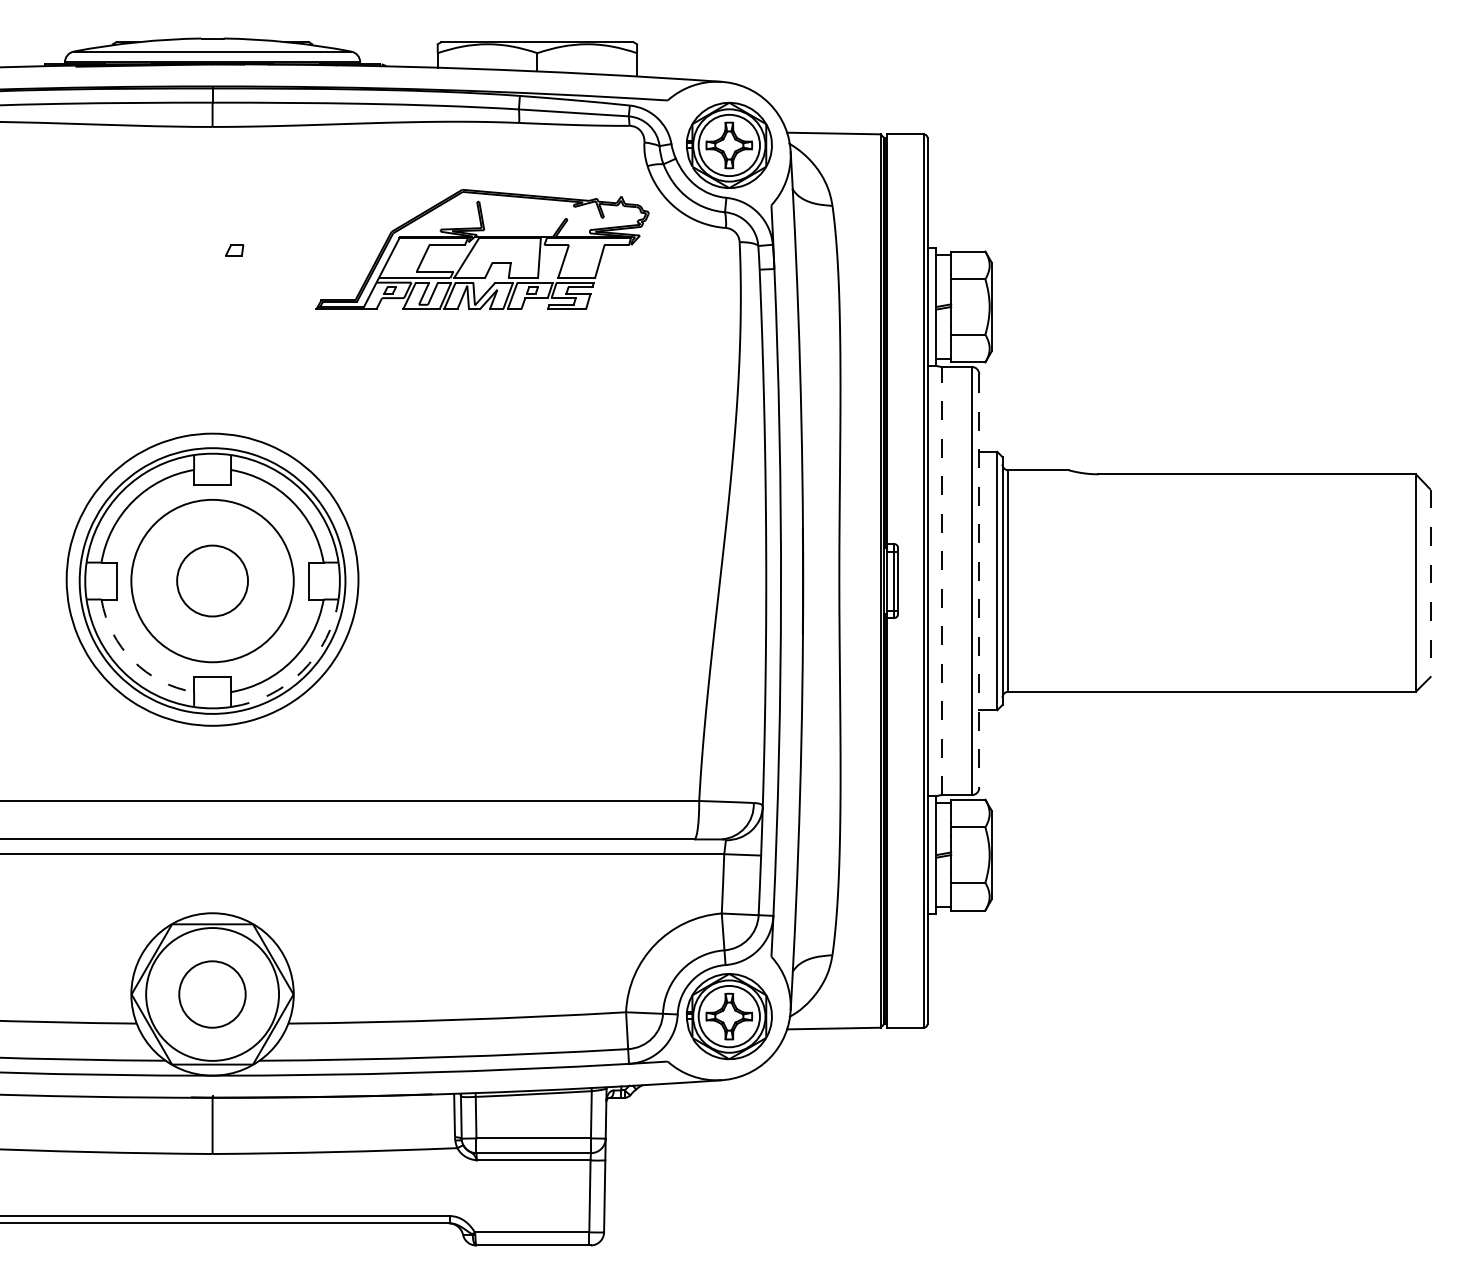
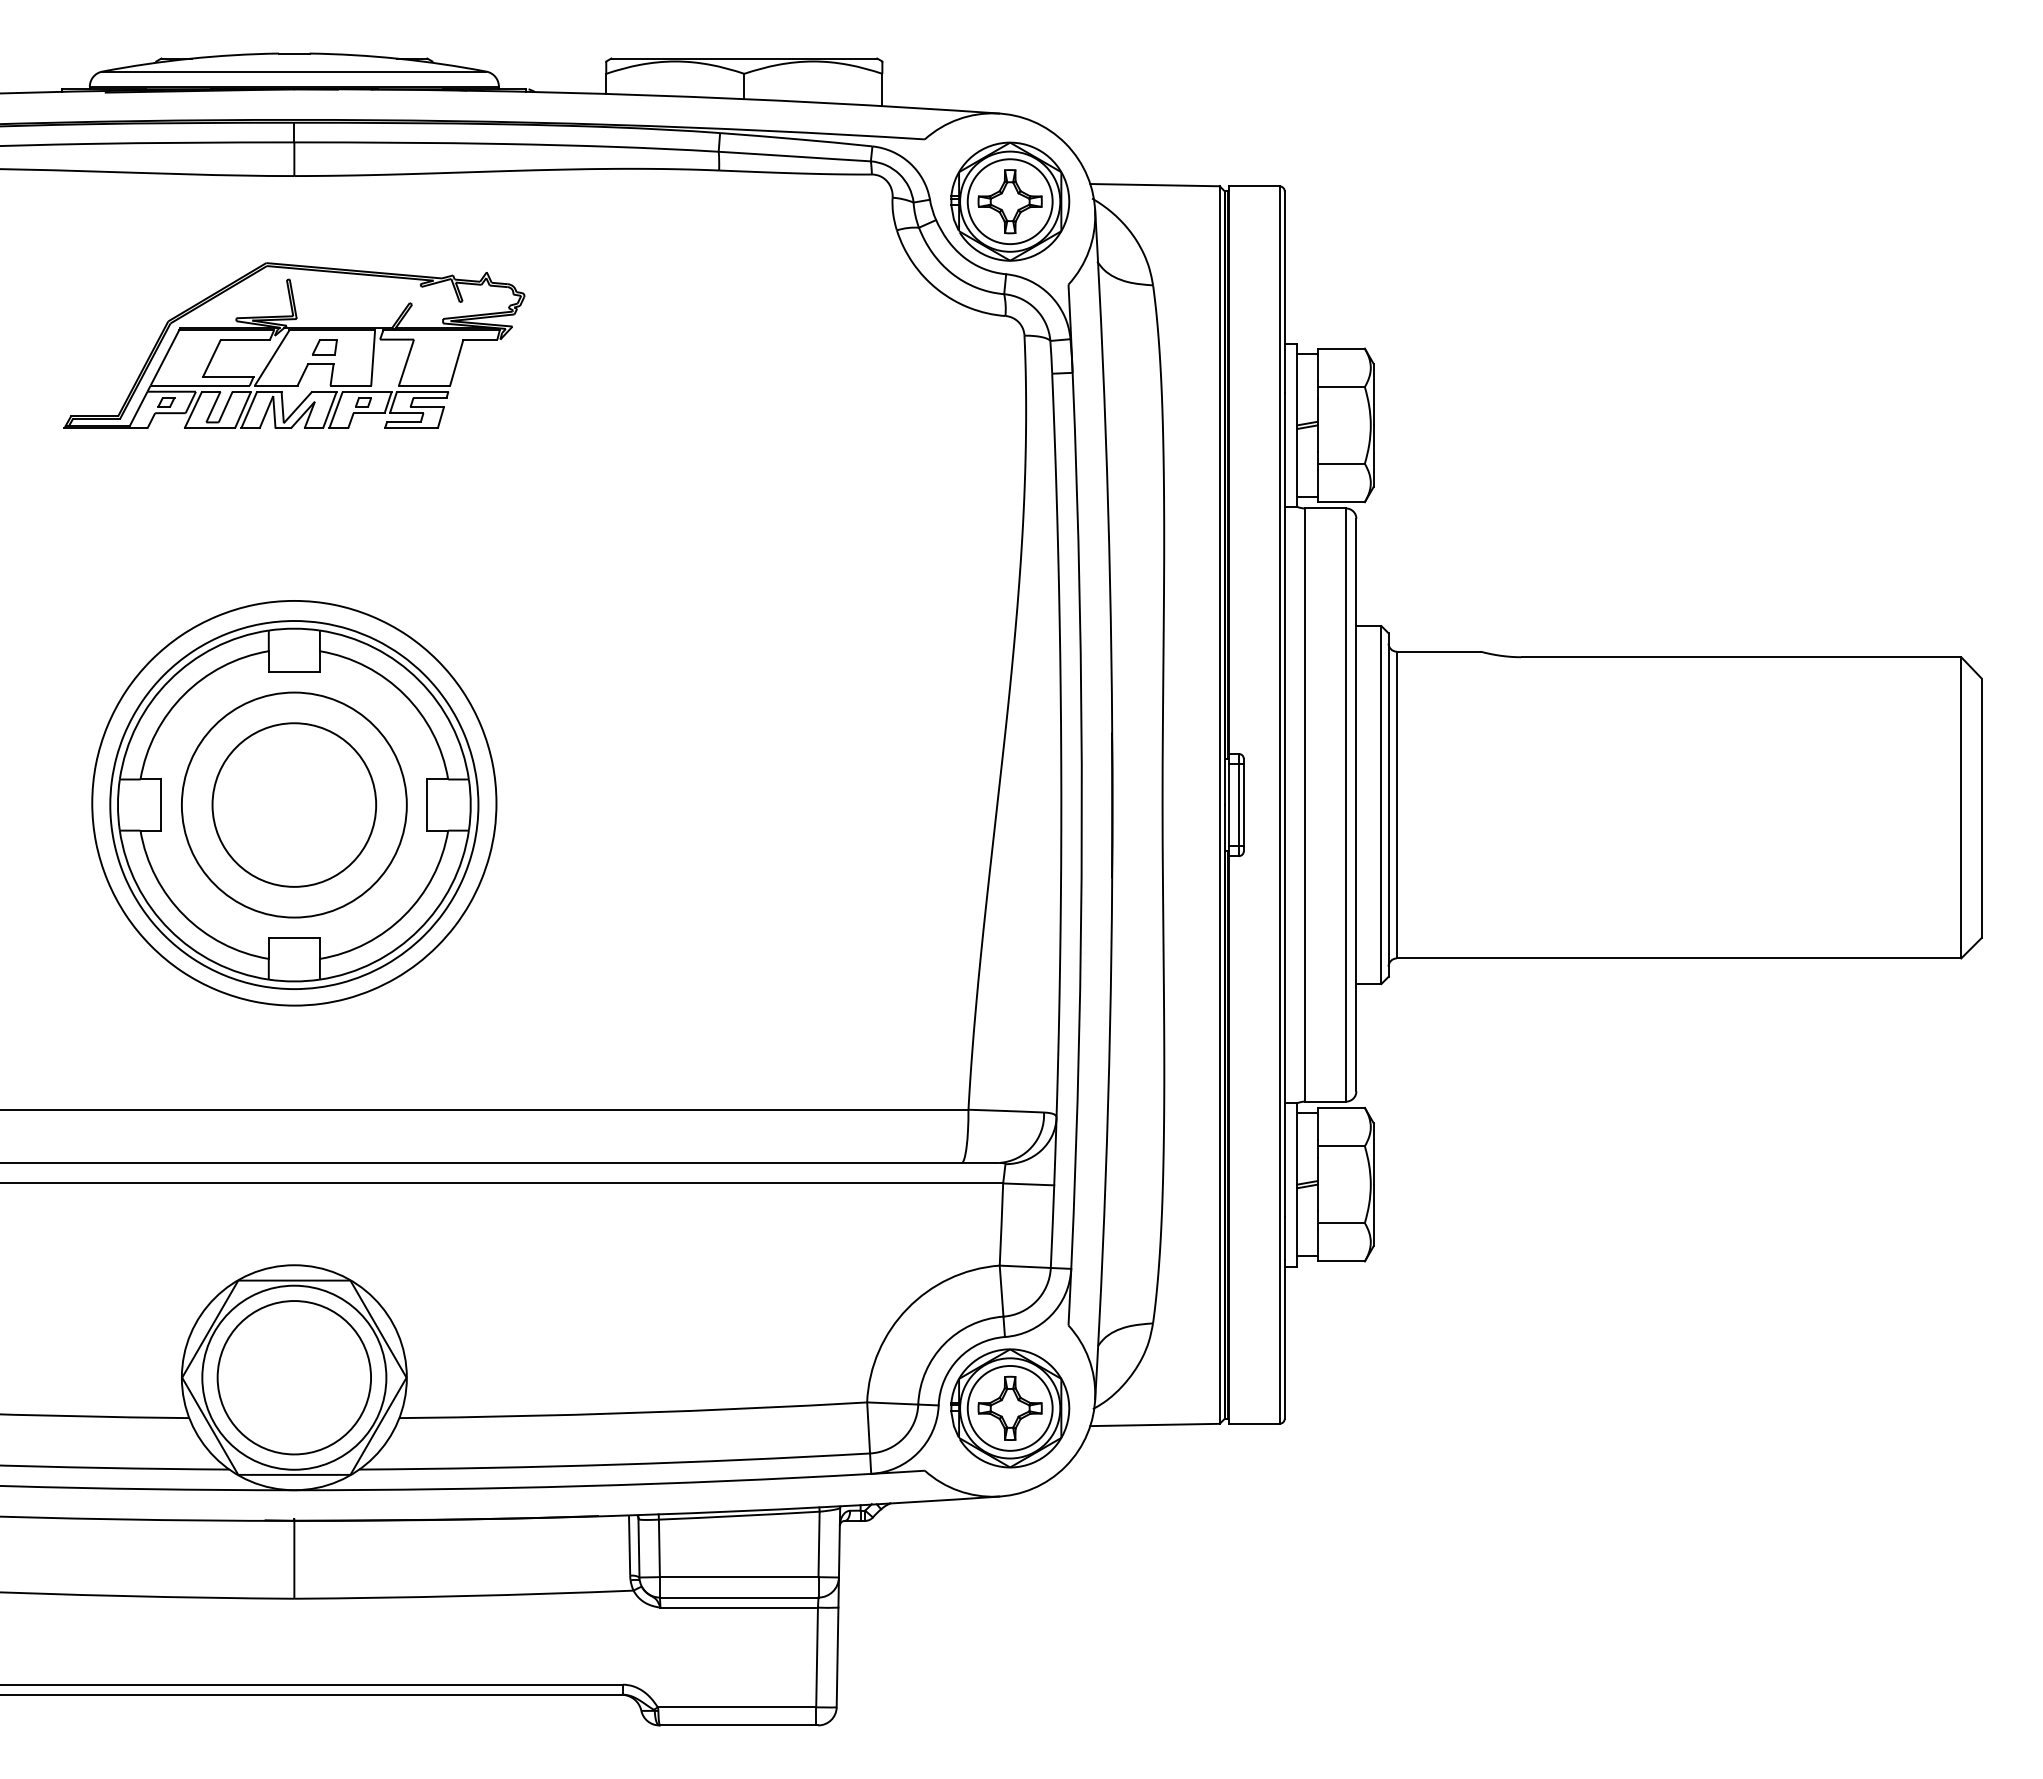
part: (482, 249) -> (294, 345), moved
circle: (212, 580) -> (294, 804), size x1.67
line: (942, 581) -> (1305, 805), dashed -> solid
line: (979, 581) -> (1356, 805), dashed -> solid
line: (1430, 583) -> (1981, 808), dashed -> solid
arc: (133, 660) -> (184, 915), dashed -> solid
arc: (302, 670) -> (419, 929), dashed -> solid
circle: (211, 994) -> (293, 1377), size x1.67

